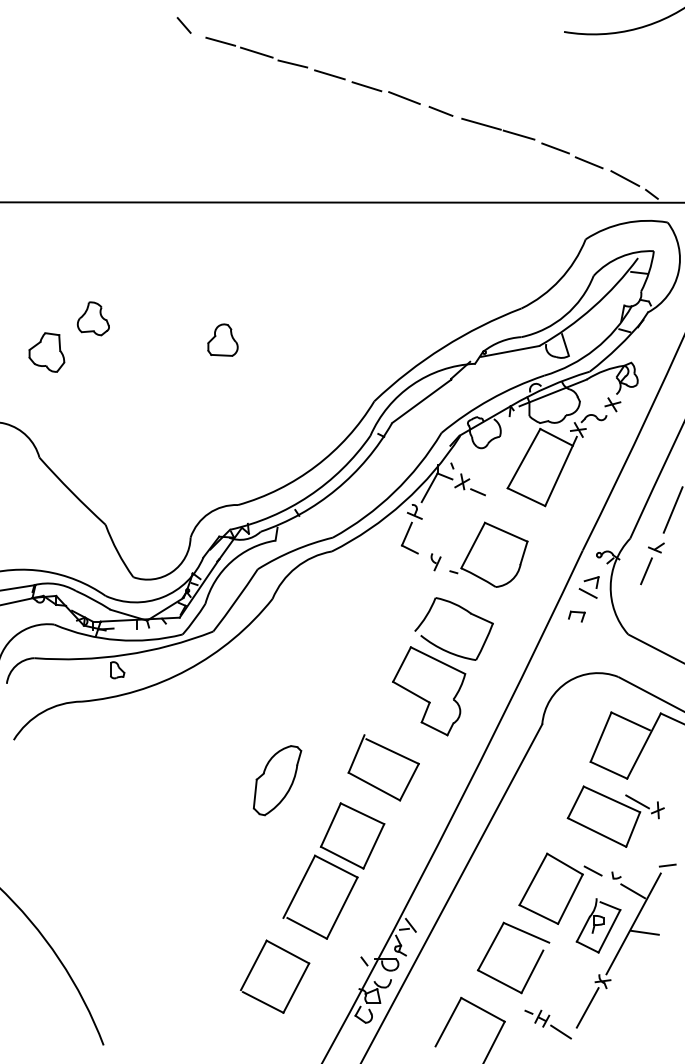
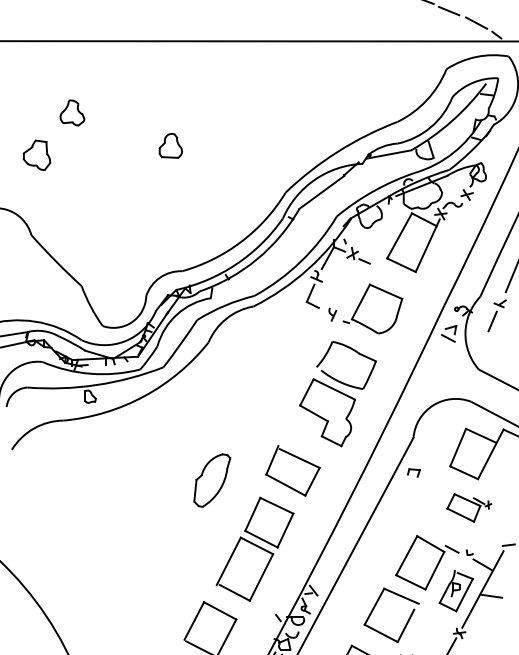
part: (92, 318) -> (71, 112), moved
part: (576, 616) -> (413, 472), moved
part: (615, 816) -> (469, 507), size x0.6

